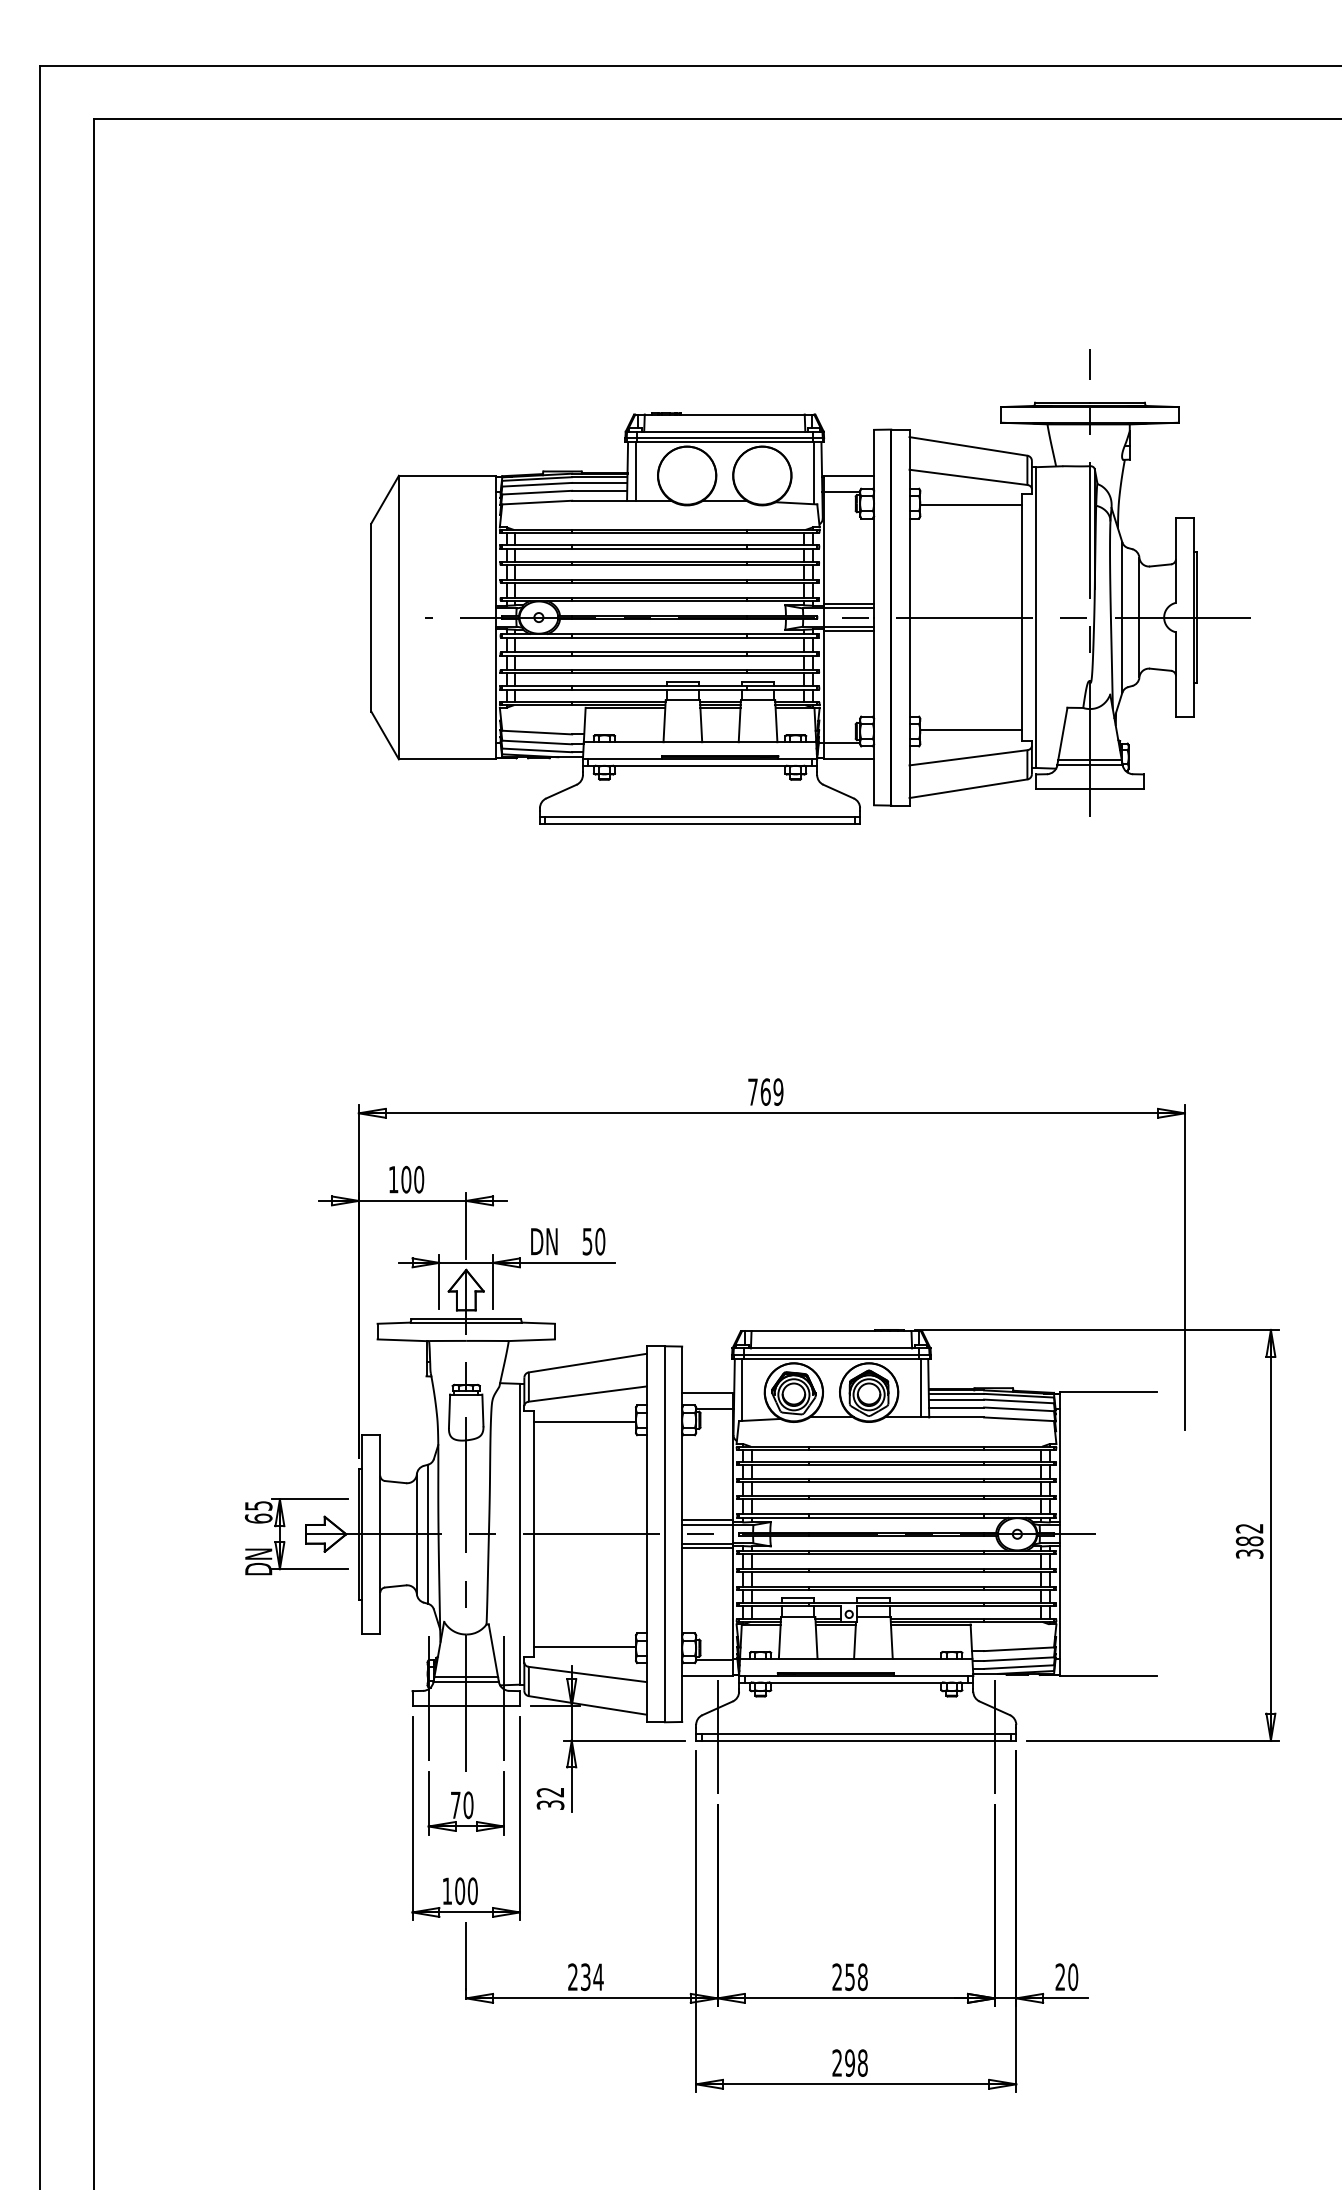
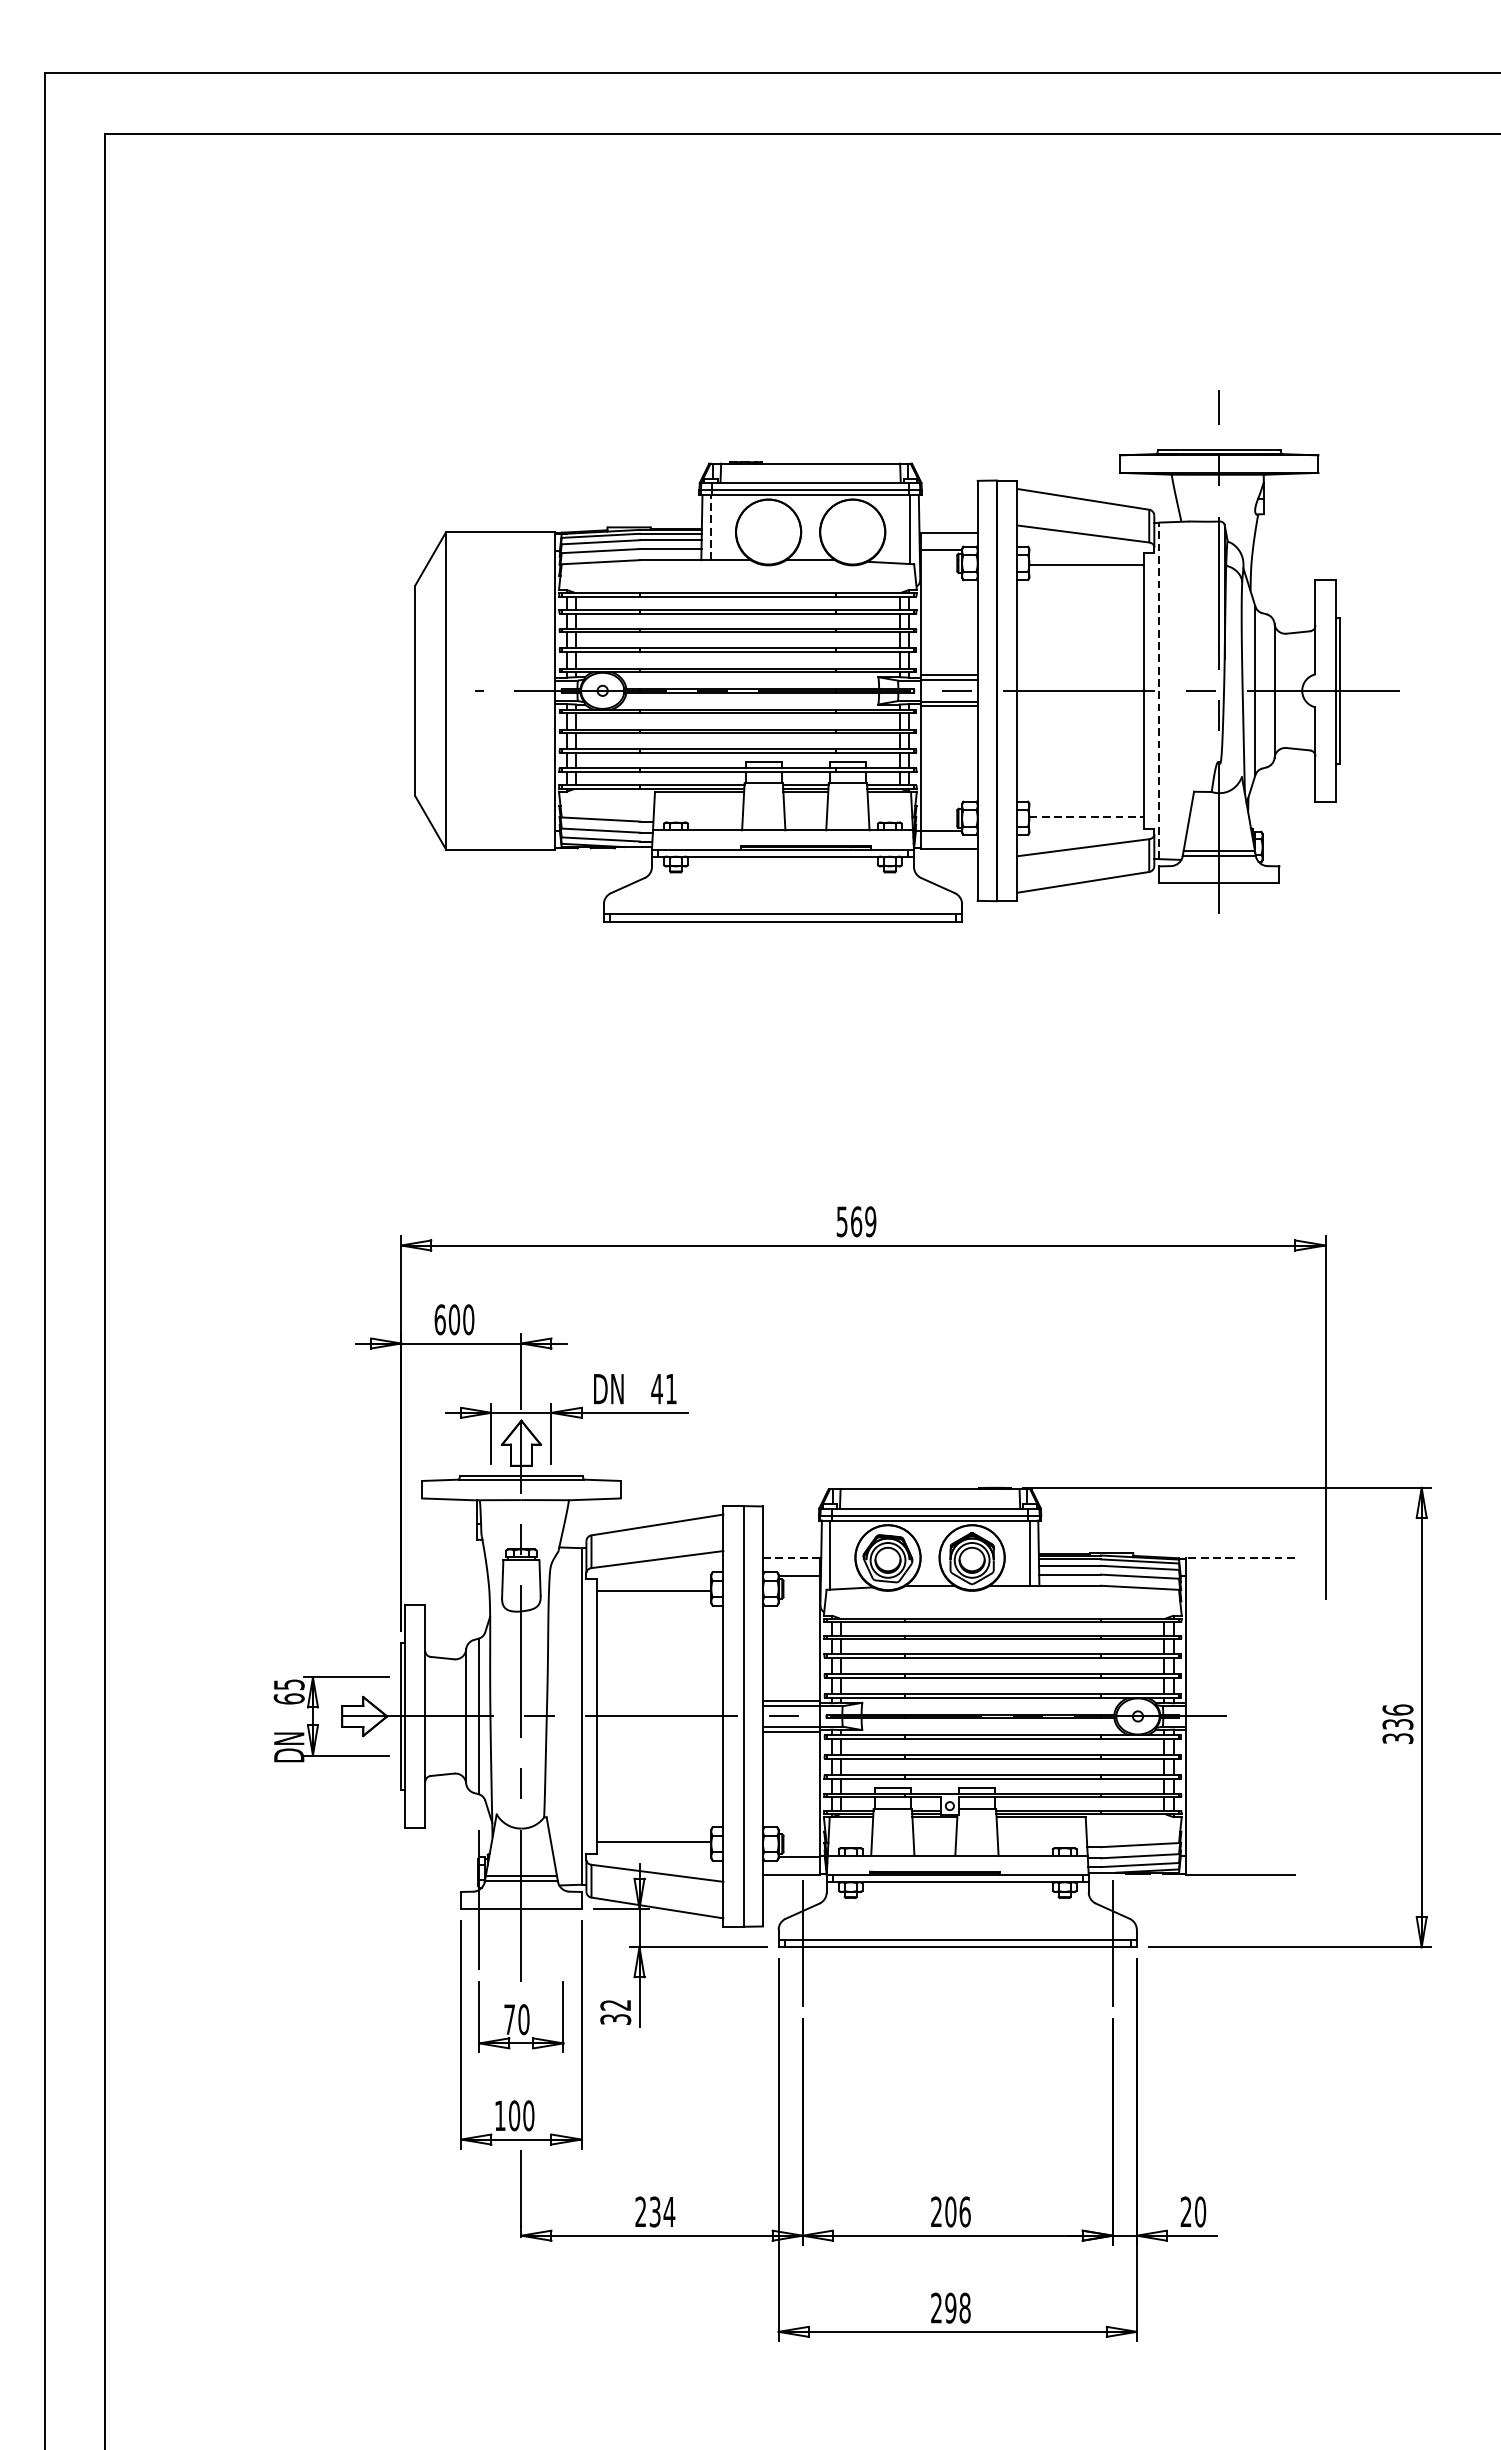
line: (635, 471) -> (710, 527), solid -> dashed
line: (1036, 617) -> (1159, 690), solid -> dashed
line: (971, 730) -> (1086, 817), solid -> dashed
text: (752, 1091) -> (841, 1221), 769 -> 569
text: (393, 1179) -> (440, 1319), 100 -> 600
text: (593, 1241) -> (663, 1388), 50 -> 41
line: (1108, 1392) -> (1239, 1557), solid -> dashed
line: (707, 1393) -> (791, 1558), solid -> dashed
text: (1249, 1534) -> (1397, 1716), 382 -> 336
line: (503, 1698) -> (563, 1900), removed
text: (856, 1976) -> (958, 2211), 258 -> 206

